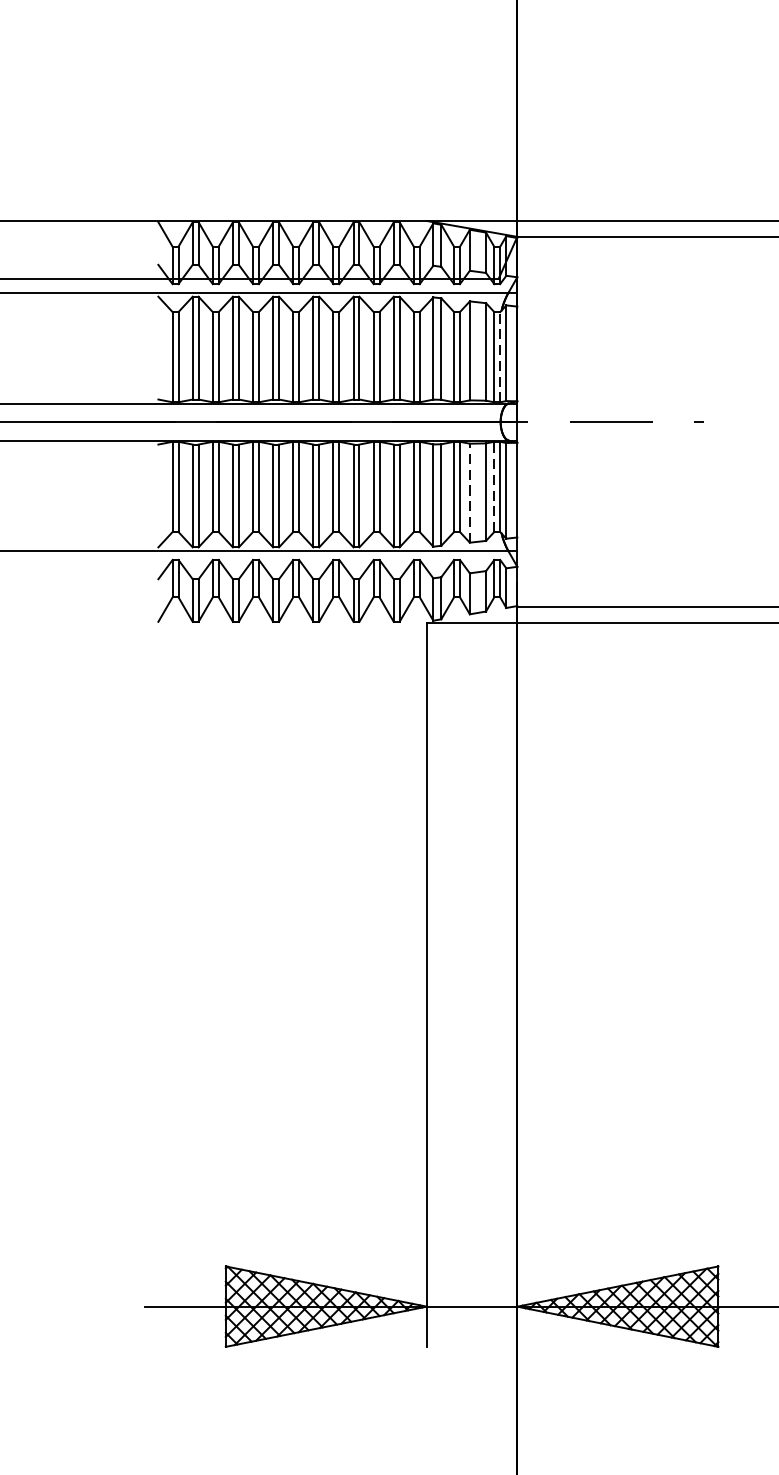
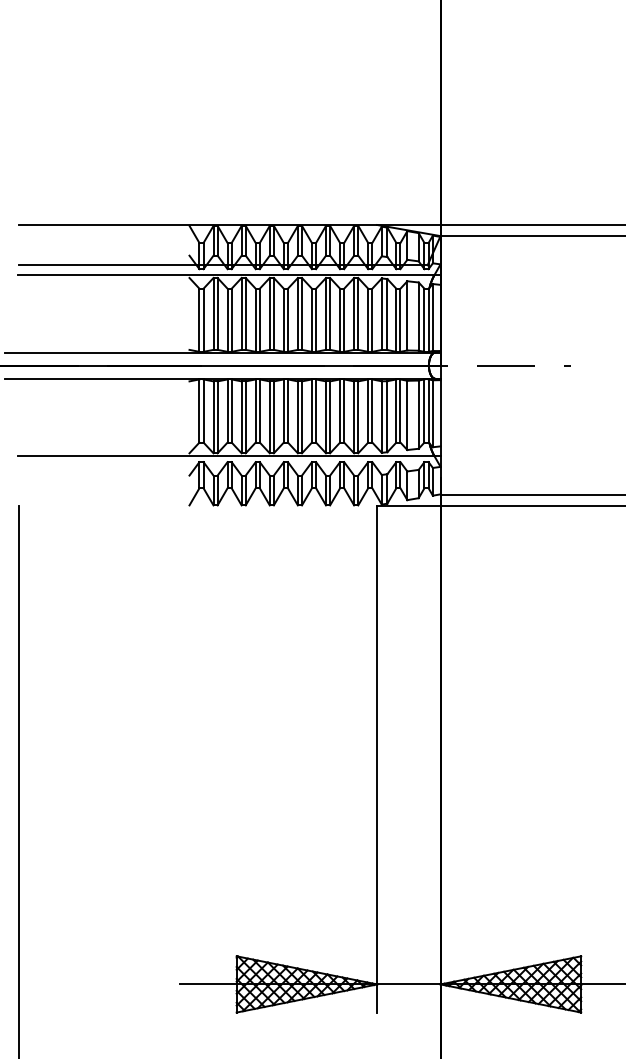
line: (500, 357) -> (428, 320), dashed -> solid
line: (494, 487) -> (424, 411), dashed -> solid
line: (470, 493) -> (407, 415), dashed -> solid

